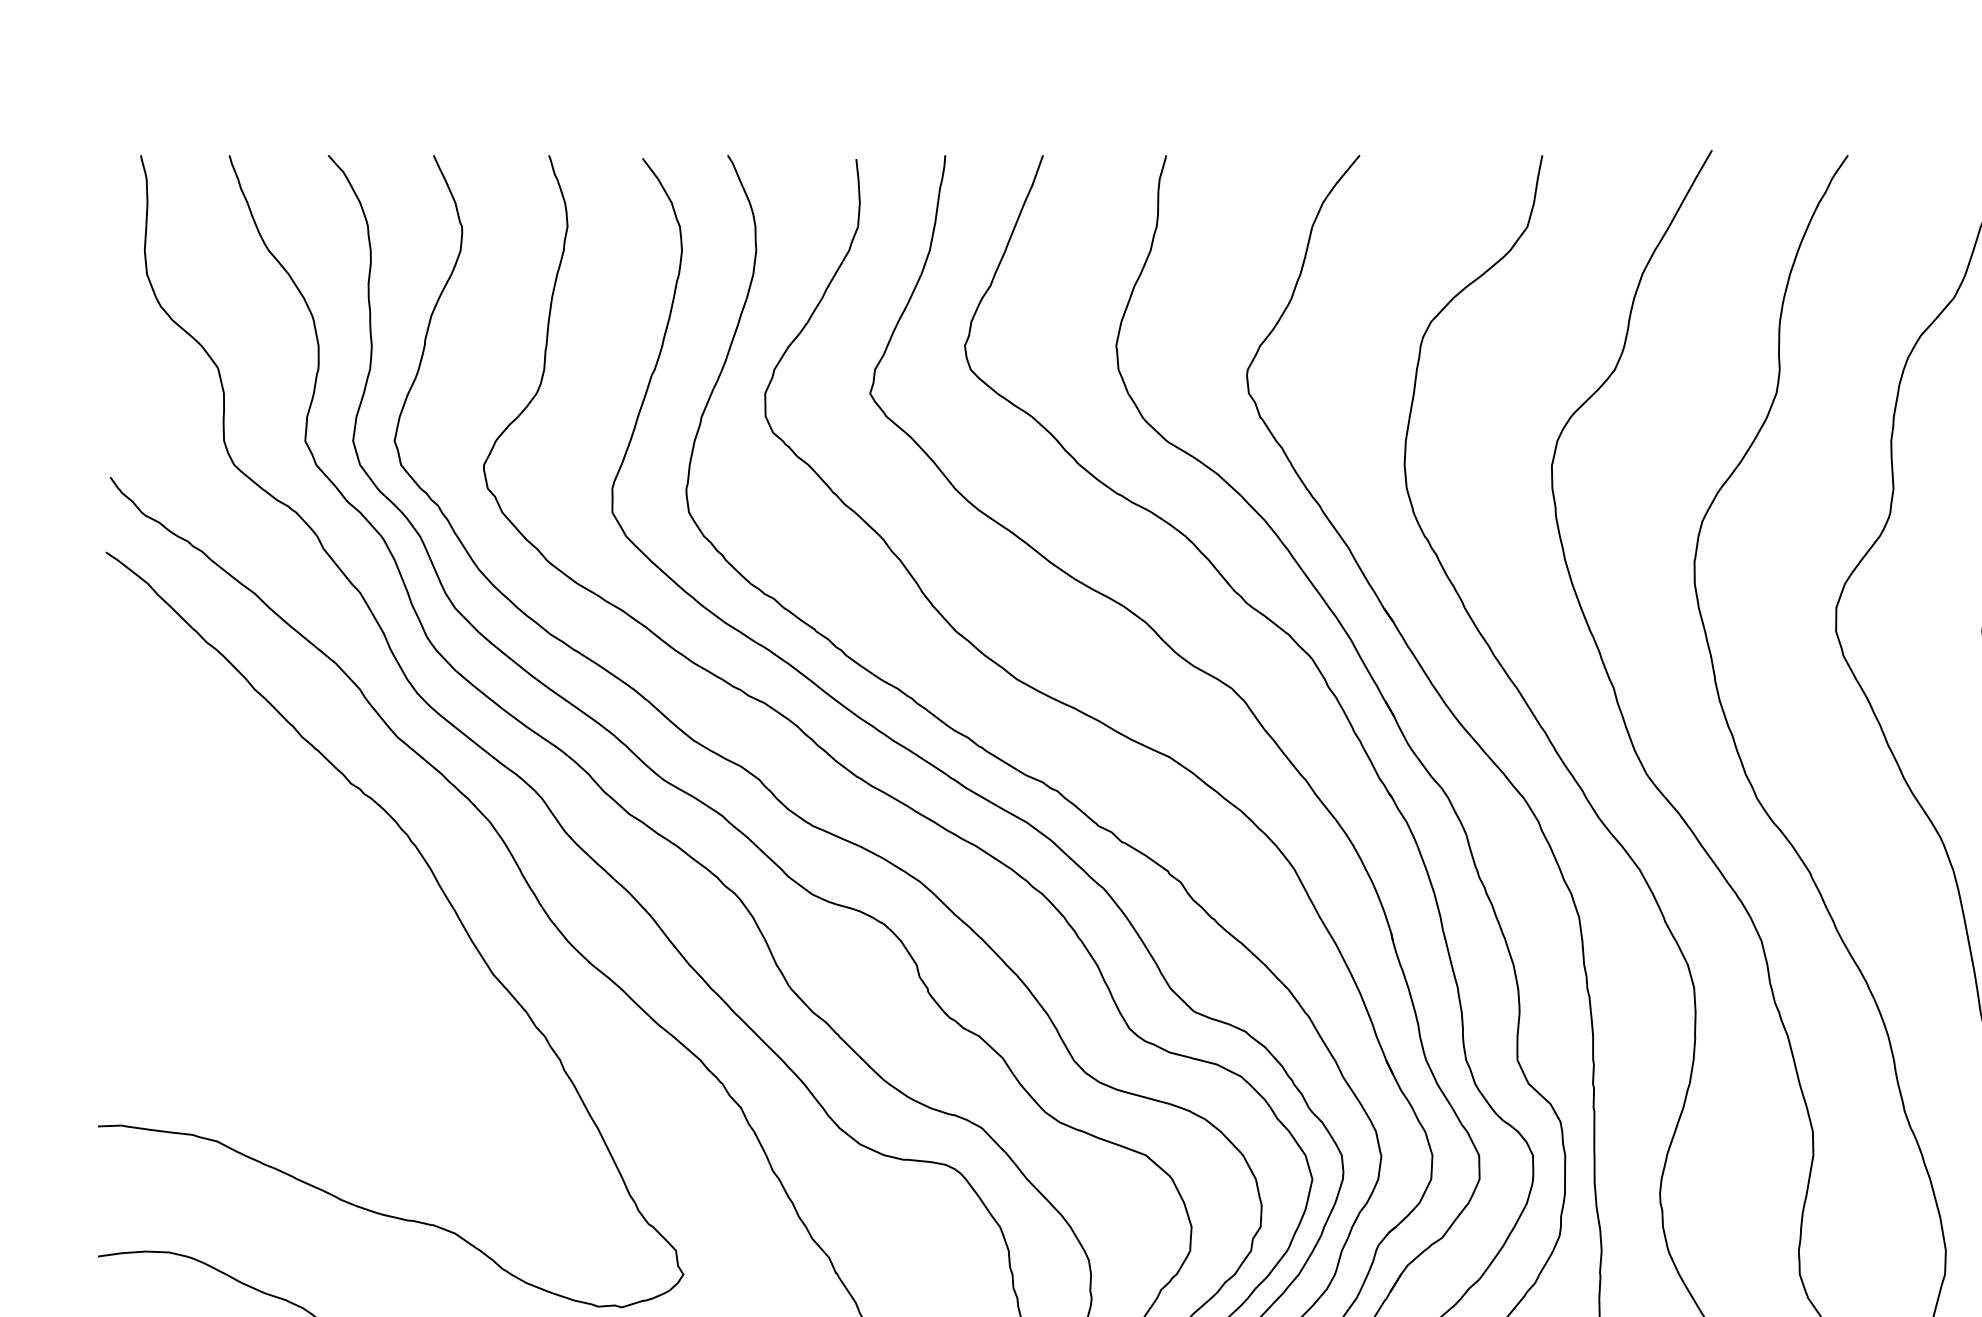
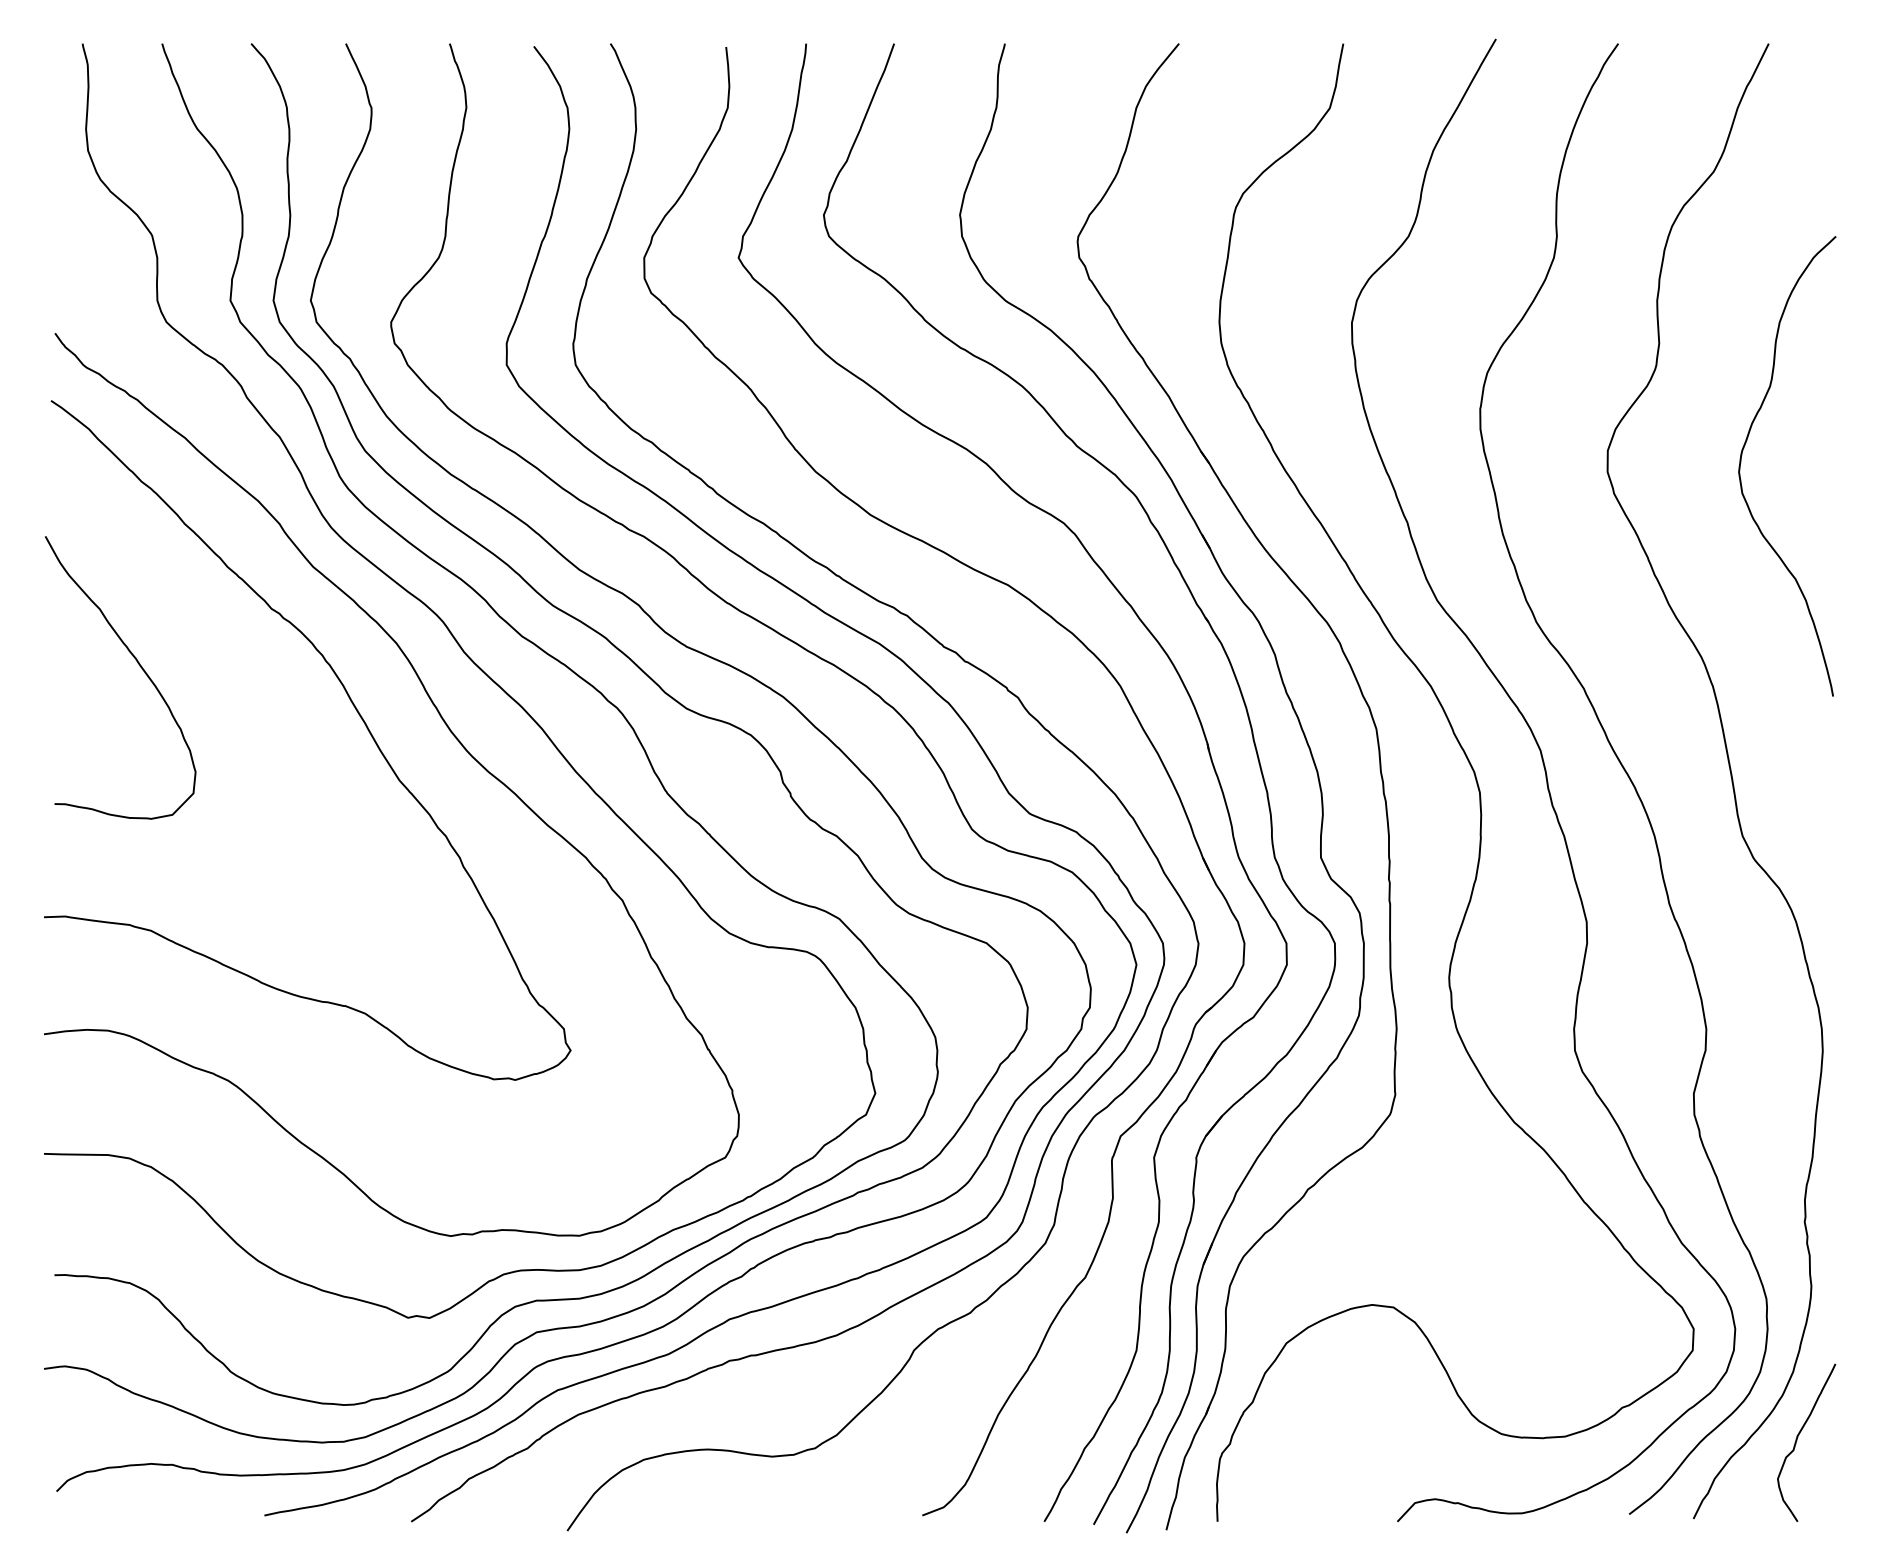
curve: (204, 847) -> (139, 666), added

